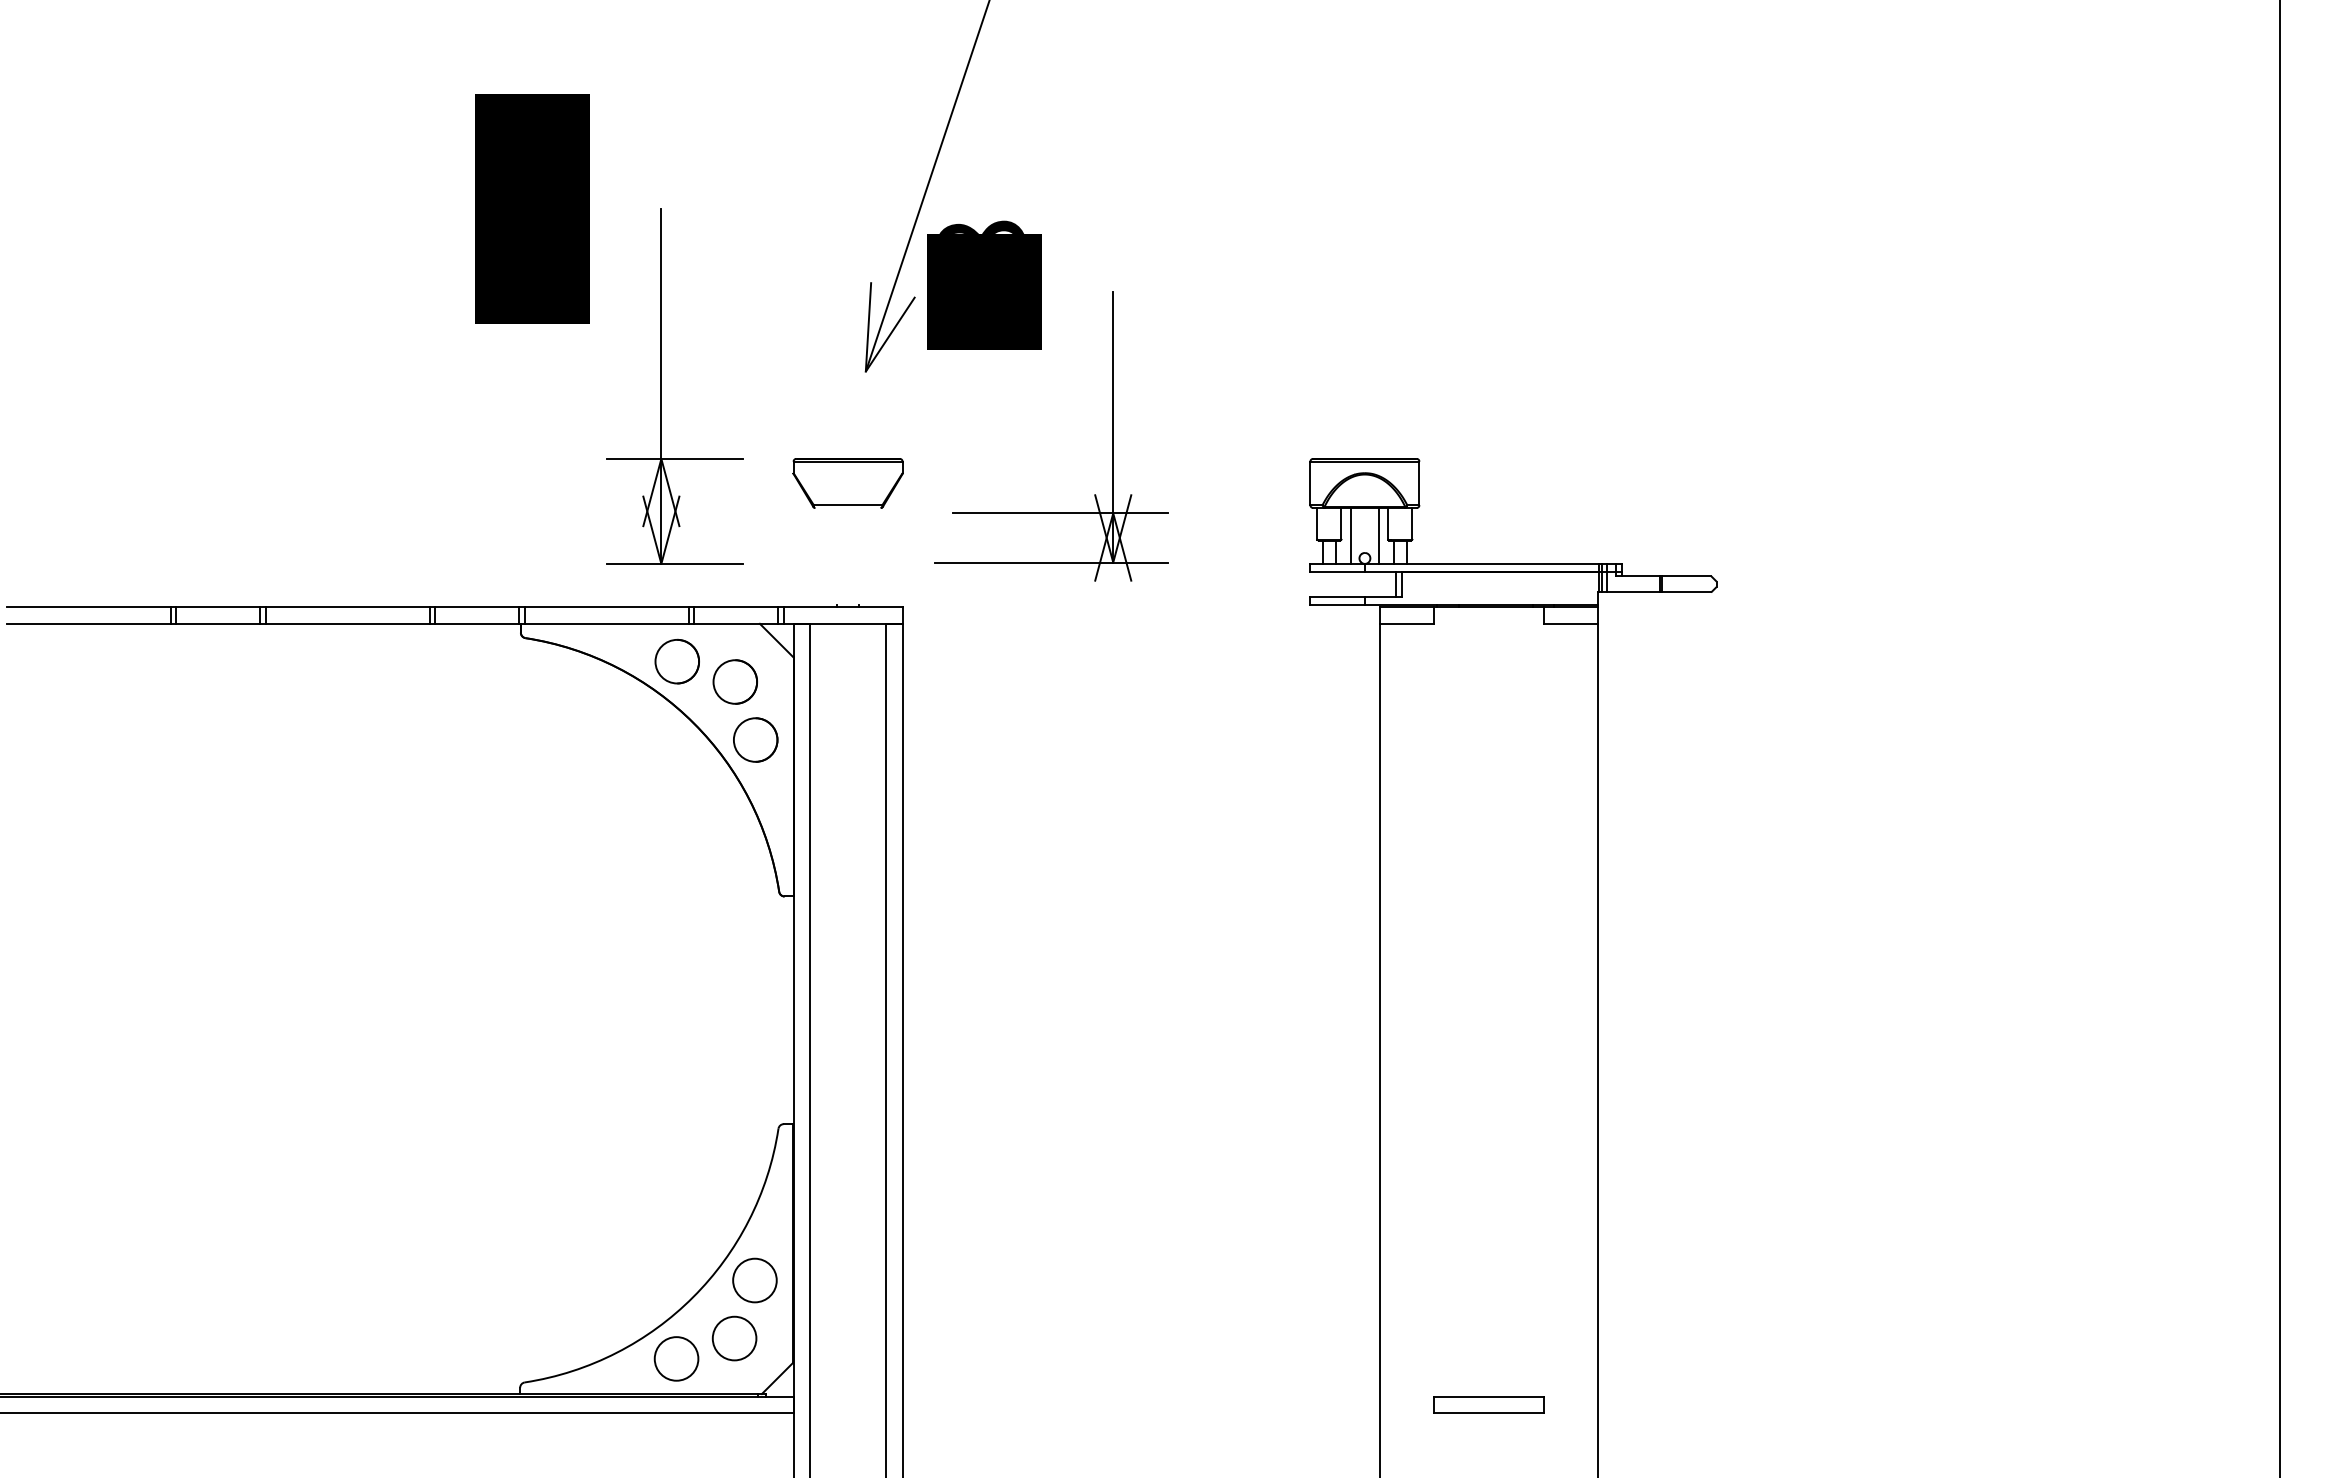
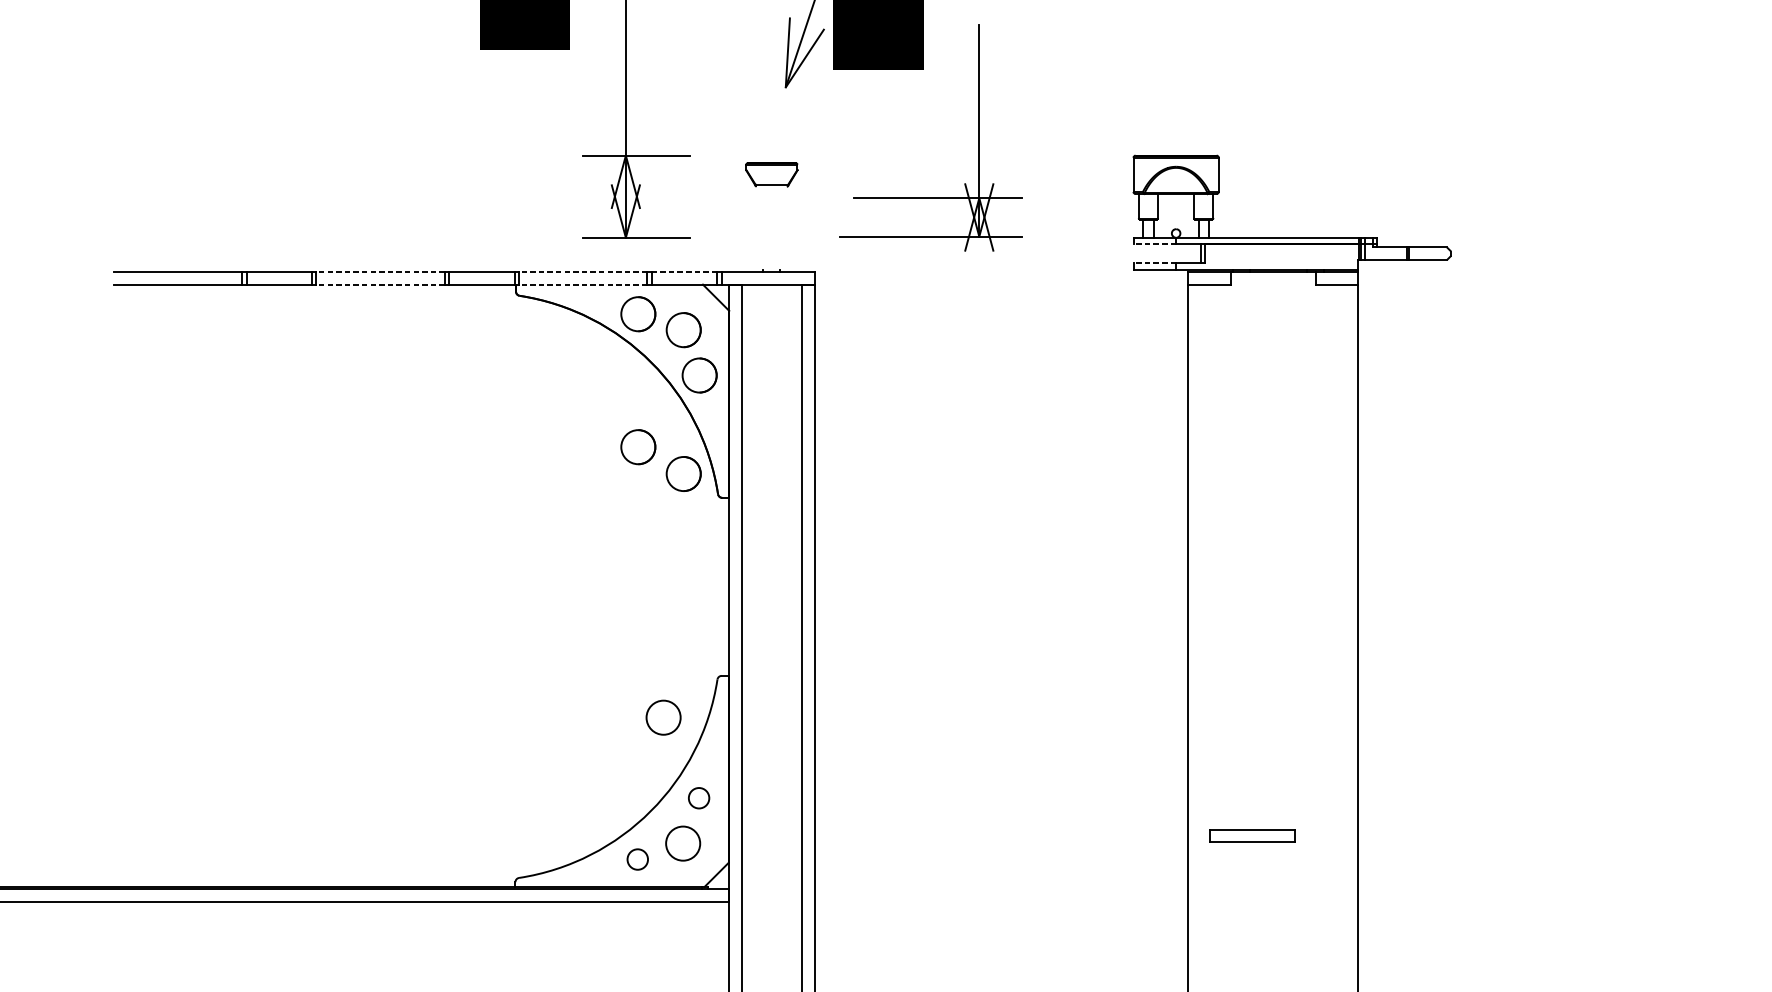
part: (847, 483) -> (771, 174), size x0.6
line: (1351, 535) -> (1165, 215), removed
line: (1378, 535) -> (1186, 215), removed
line: (1337, 572) -> (1154, 244), solid -> dashed
line: (1337, 596) -> (1154, 263), solid -> dashed
line: (347, 607) -> (380, 271), solid -> dashed
line: (606, 607) -> (582, 271), solid -> dashed
line: (736, 607) -> (684, 271), solid -> dashed
line: (347, 623) -> (380, 284), solid -> dashed
line: (606, 623) -> (582, 284), solid -> dashed
part: (676, 831) -> (637, 447), added
circle: (734, 865) -> (683, 473), added
circle: (709, 1177) -> (663, 717), added
circle: (754, 1280) -> (698, 798), size x0.6
circle: (676, 1358) -> (637, 859), size x0.6
part: (1488, 1404) -> (1252, 835), moved

